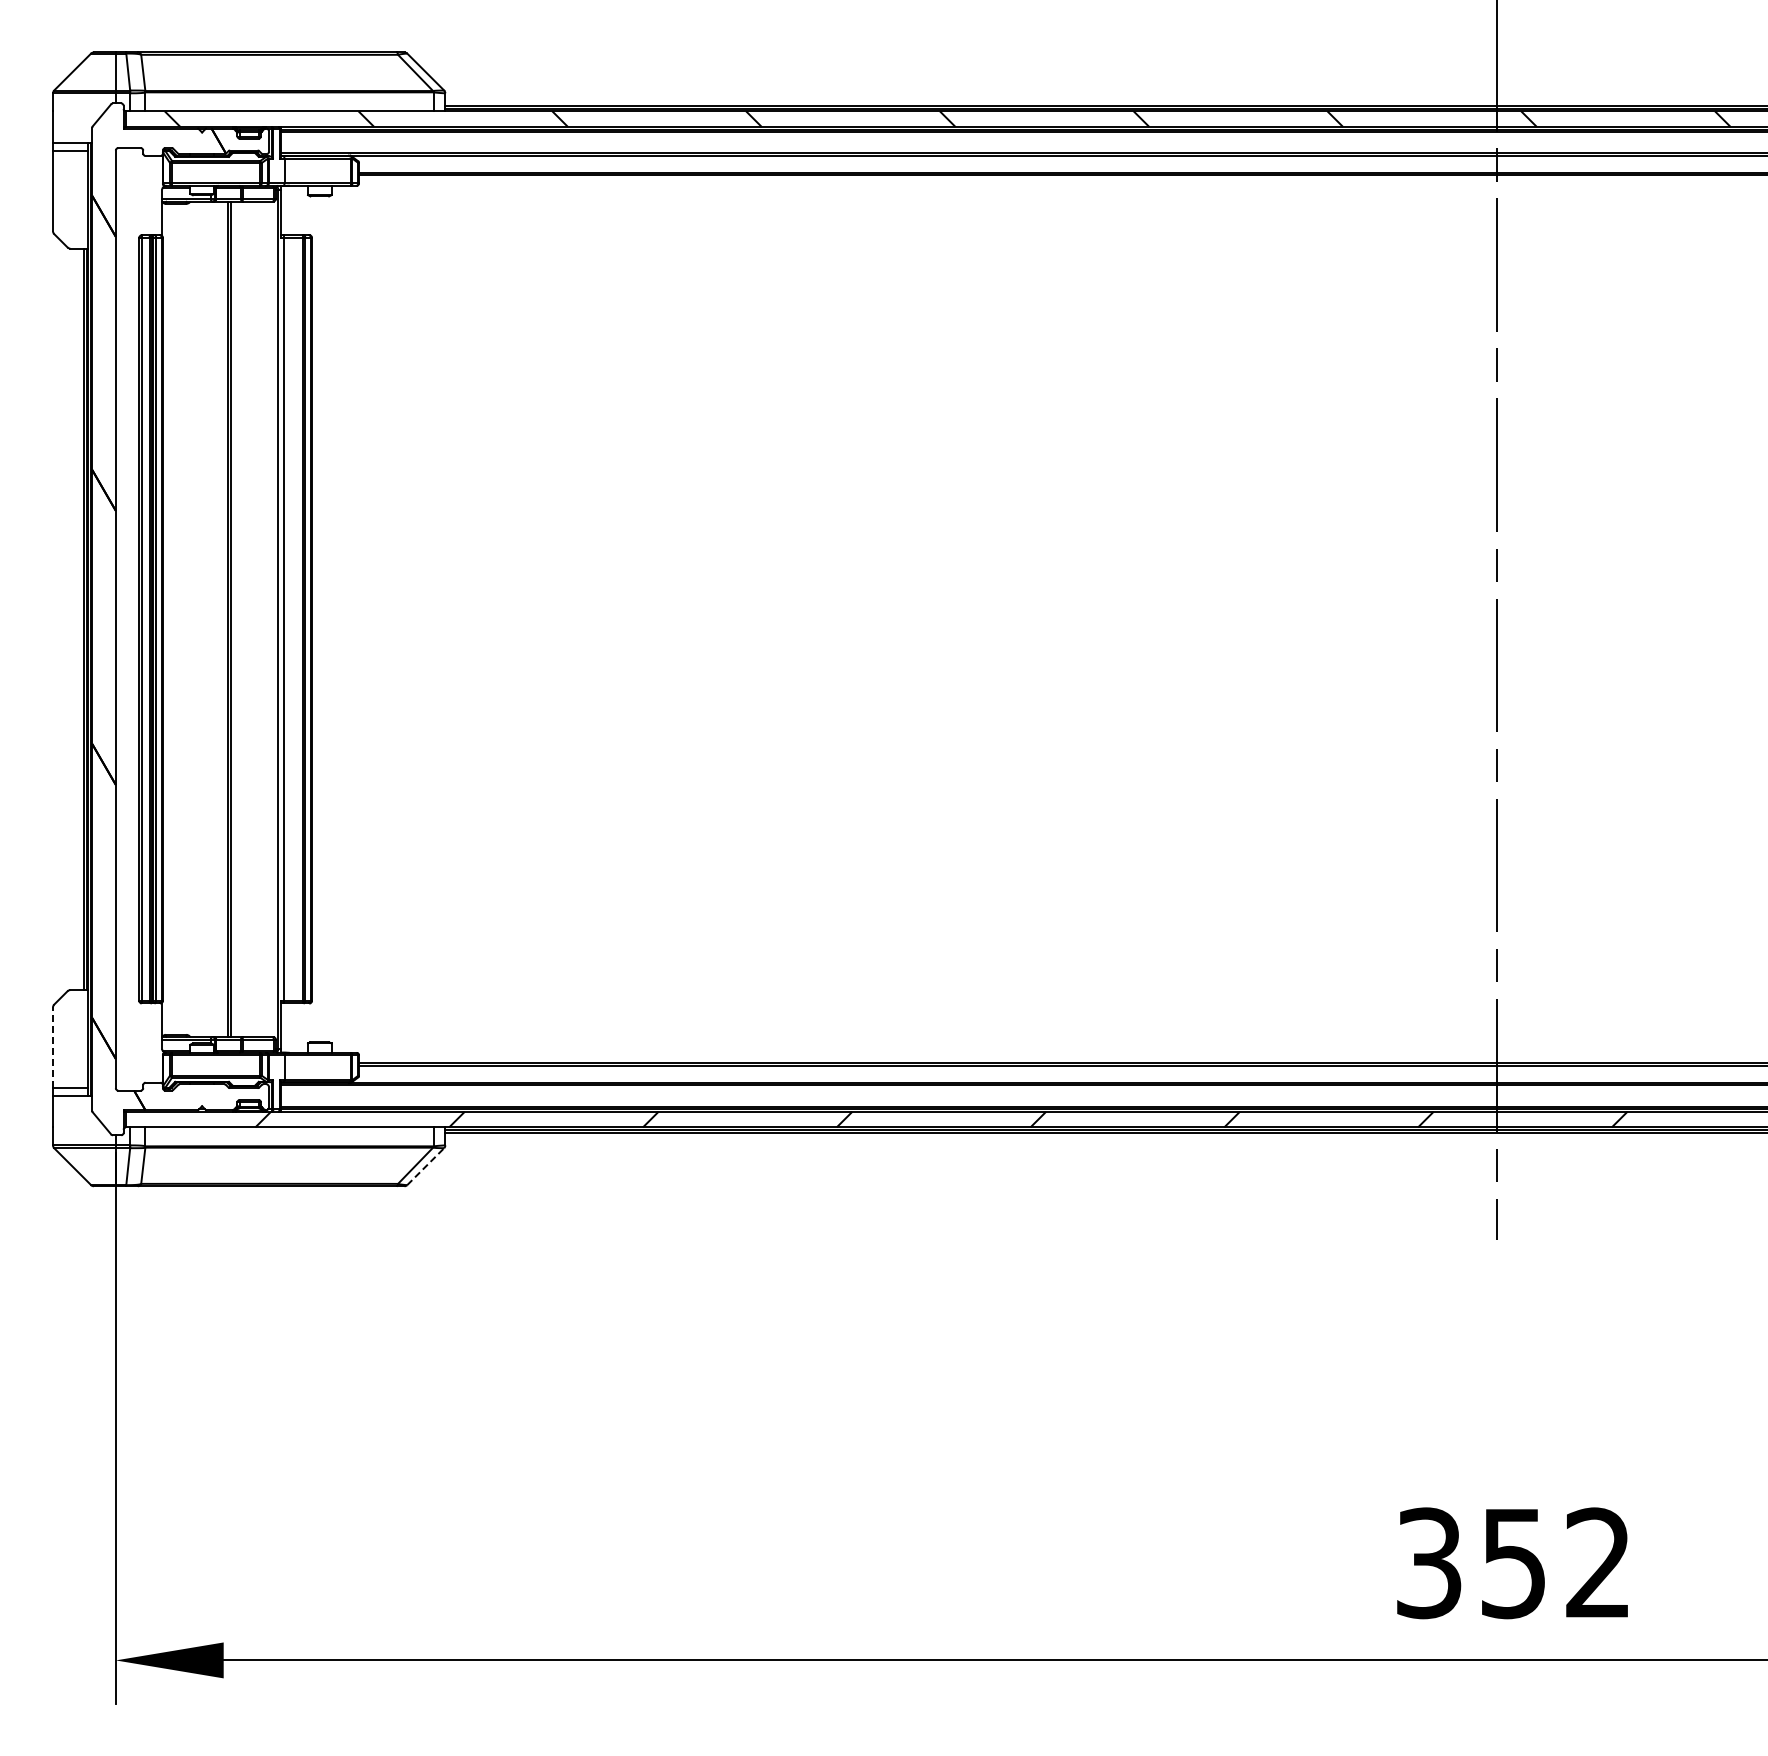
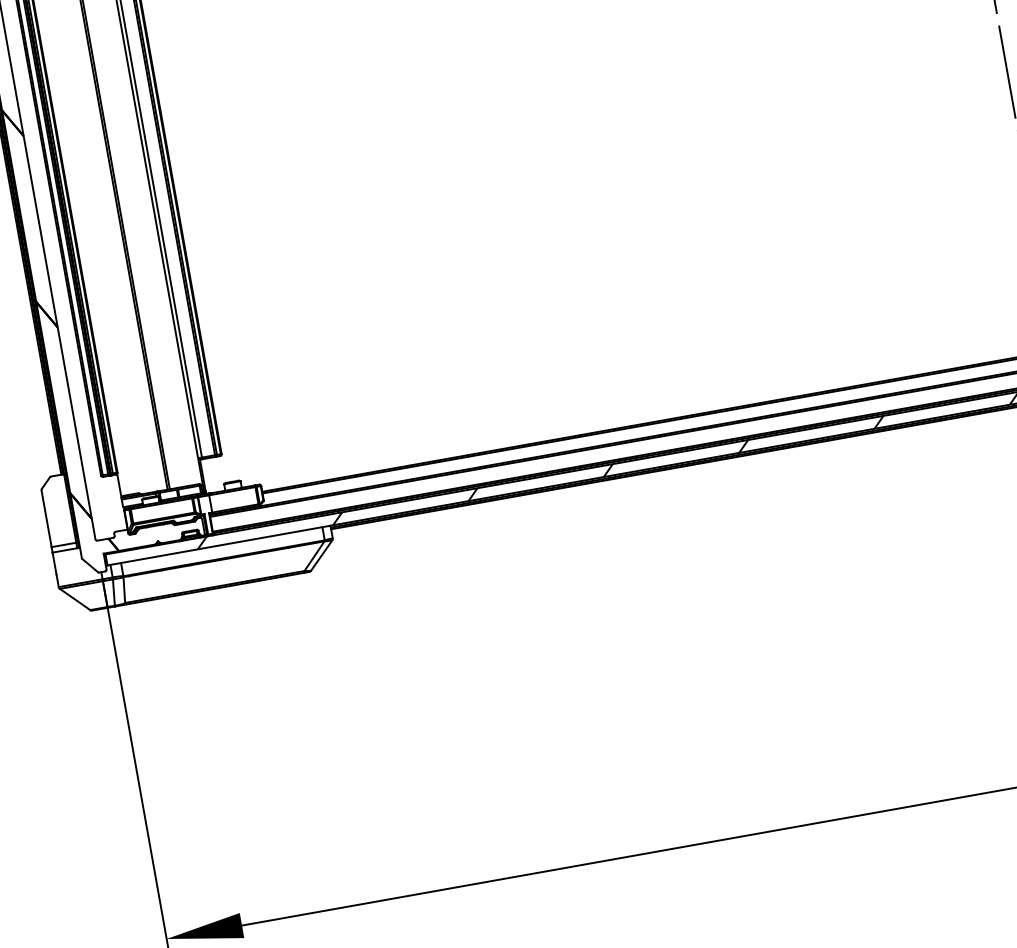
line: (53, 1047) -> (46, 518), dashed -> solid
line: (426, 1166) -> (322, 555), dashed -> solid

